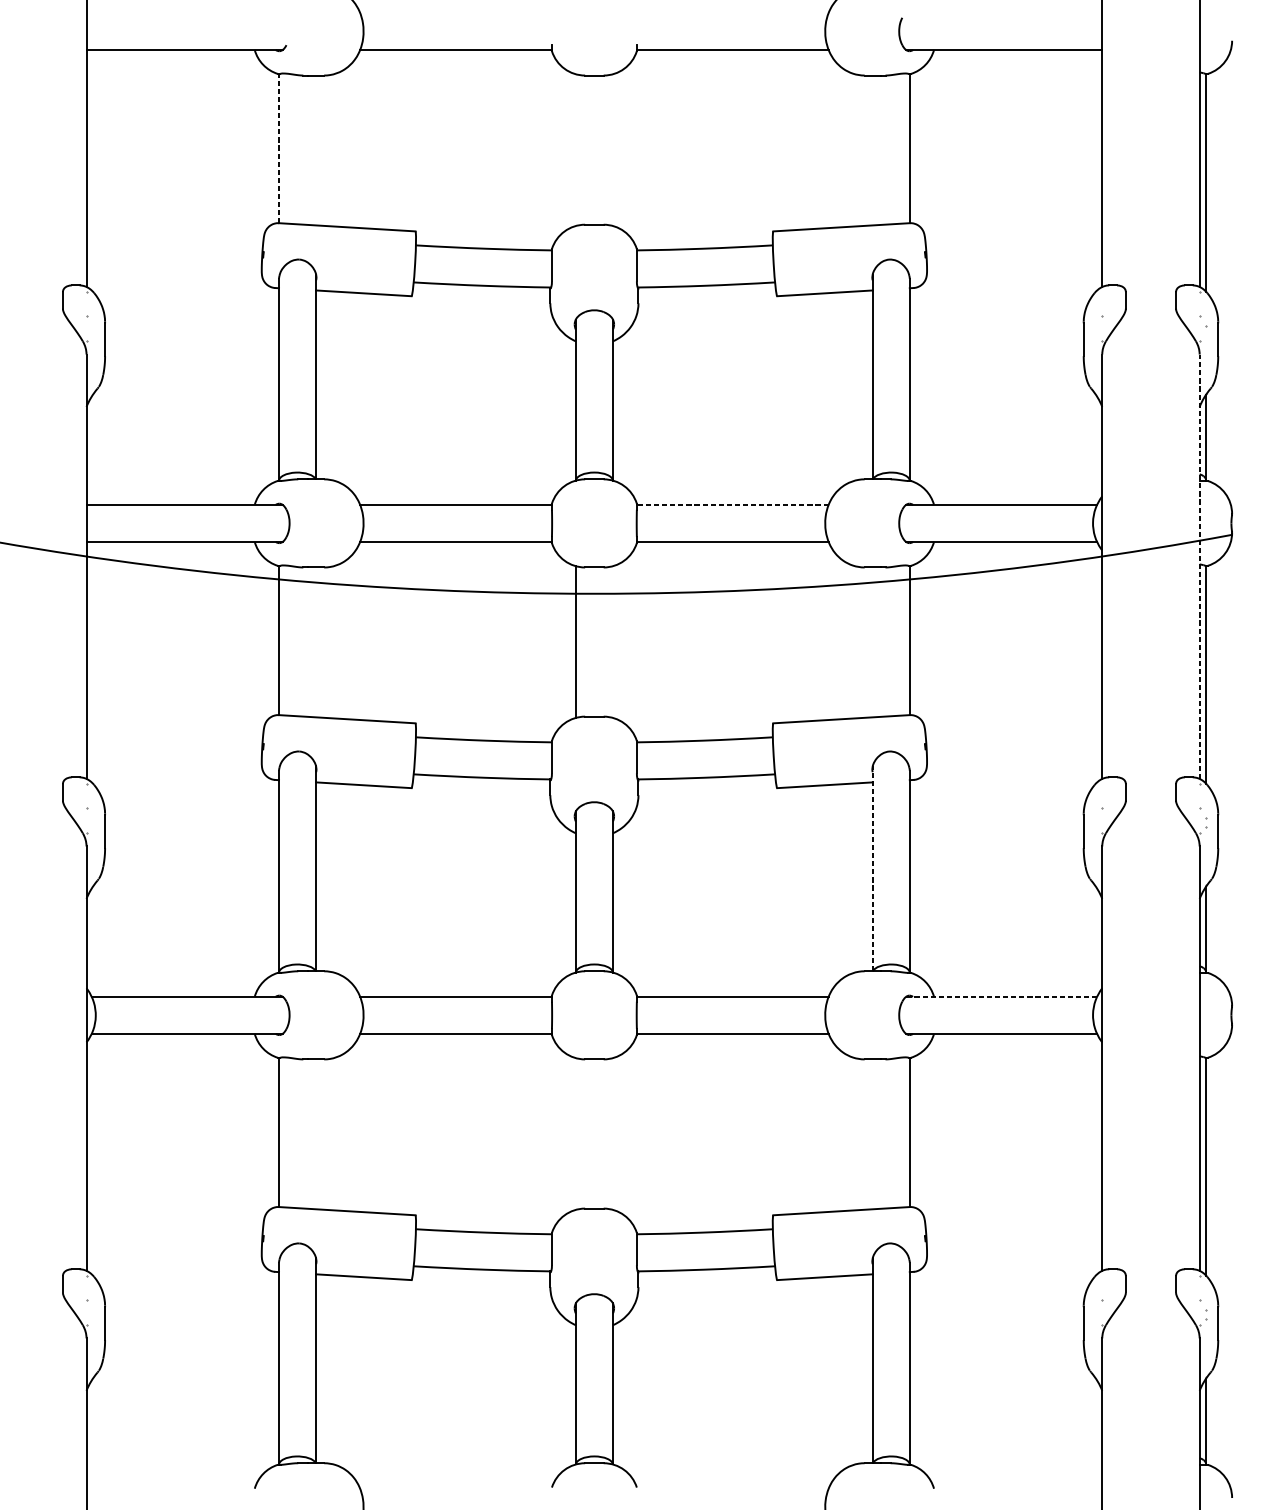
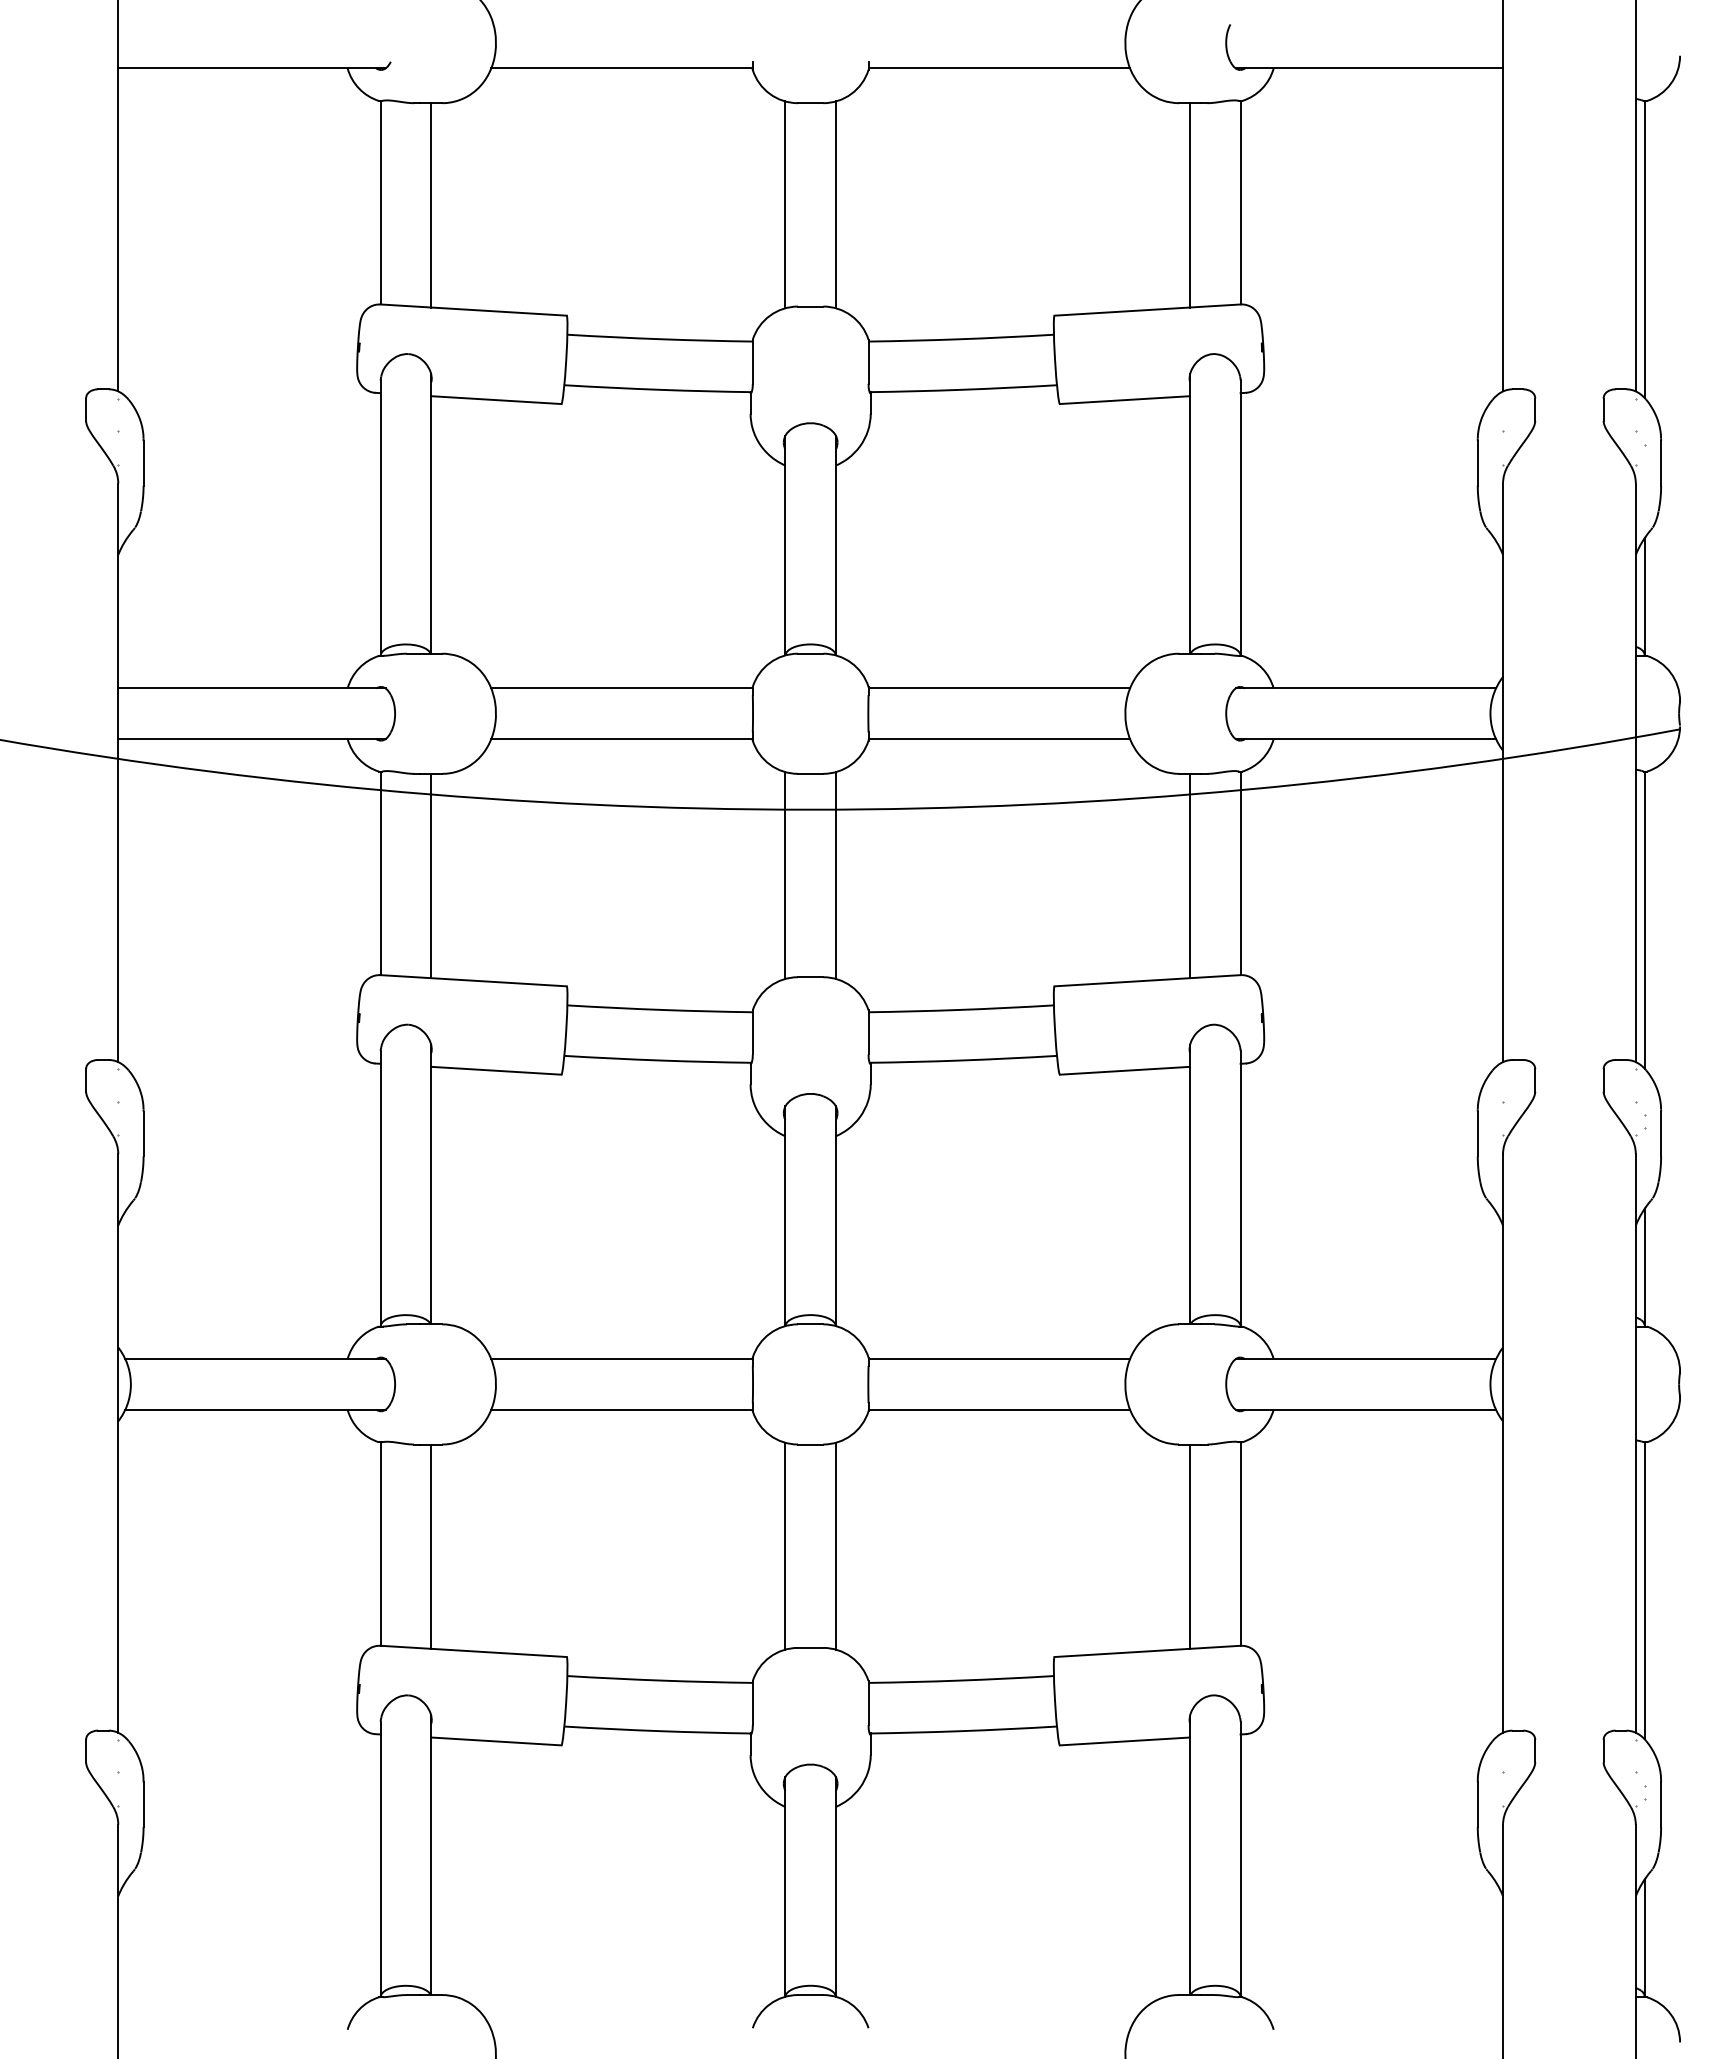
line: (278, 148) -> (380, 202), dashed -> solid
line: (575, 149) -> (785, 204), added
line: (612, 149) -> (835, 204), added
line: (316, 150) -> (431, 205), added
line: (873, 150) -> (1190, 205), added
line: (732, 504) -> (999, 688), dashed -> solid
line: (1199, 566) -> (1635, 772), dashed -> solid
line: (316, 642) -> (431, 875), added
line: (612, 642) -> (835, 875), added
line: (873, 642) -> (1190, 875), added
line: (873, 868) -> (1190, 1184), dashed -> solid
line: (1001, 997) -> (1365, 1359), dashed -> solid
line: (575, 1133) -> (785, 1545), added
line: (612, 1133) -> (835, 1545), added
line: (316, 1134) -> (431, 1546), added
line: (873, 1134) -> (1190, 1546), added

